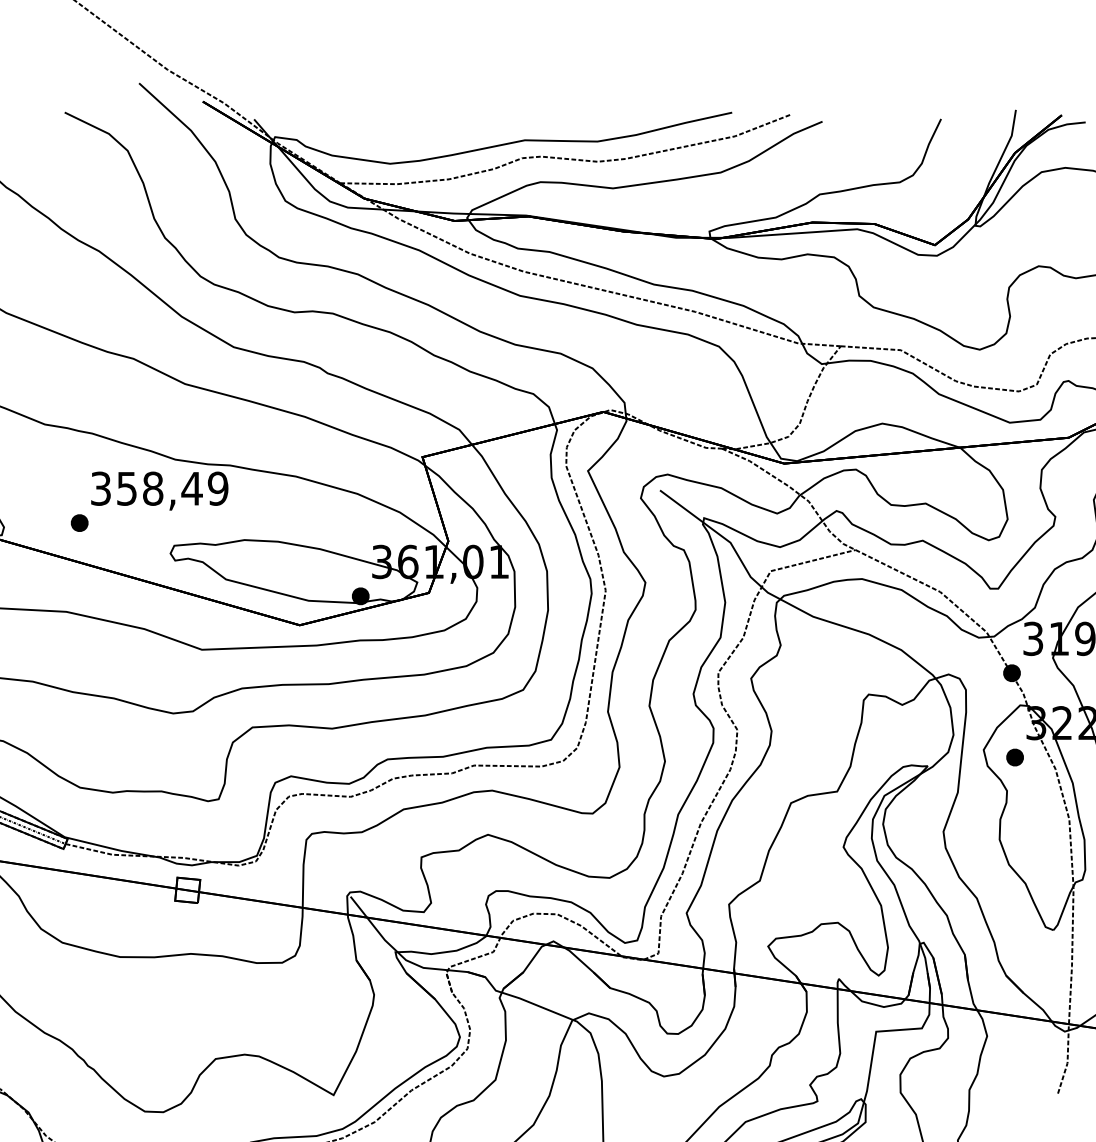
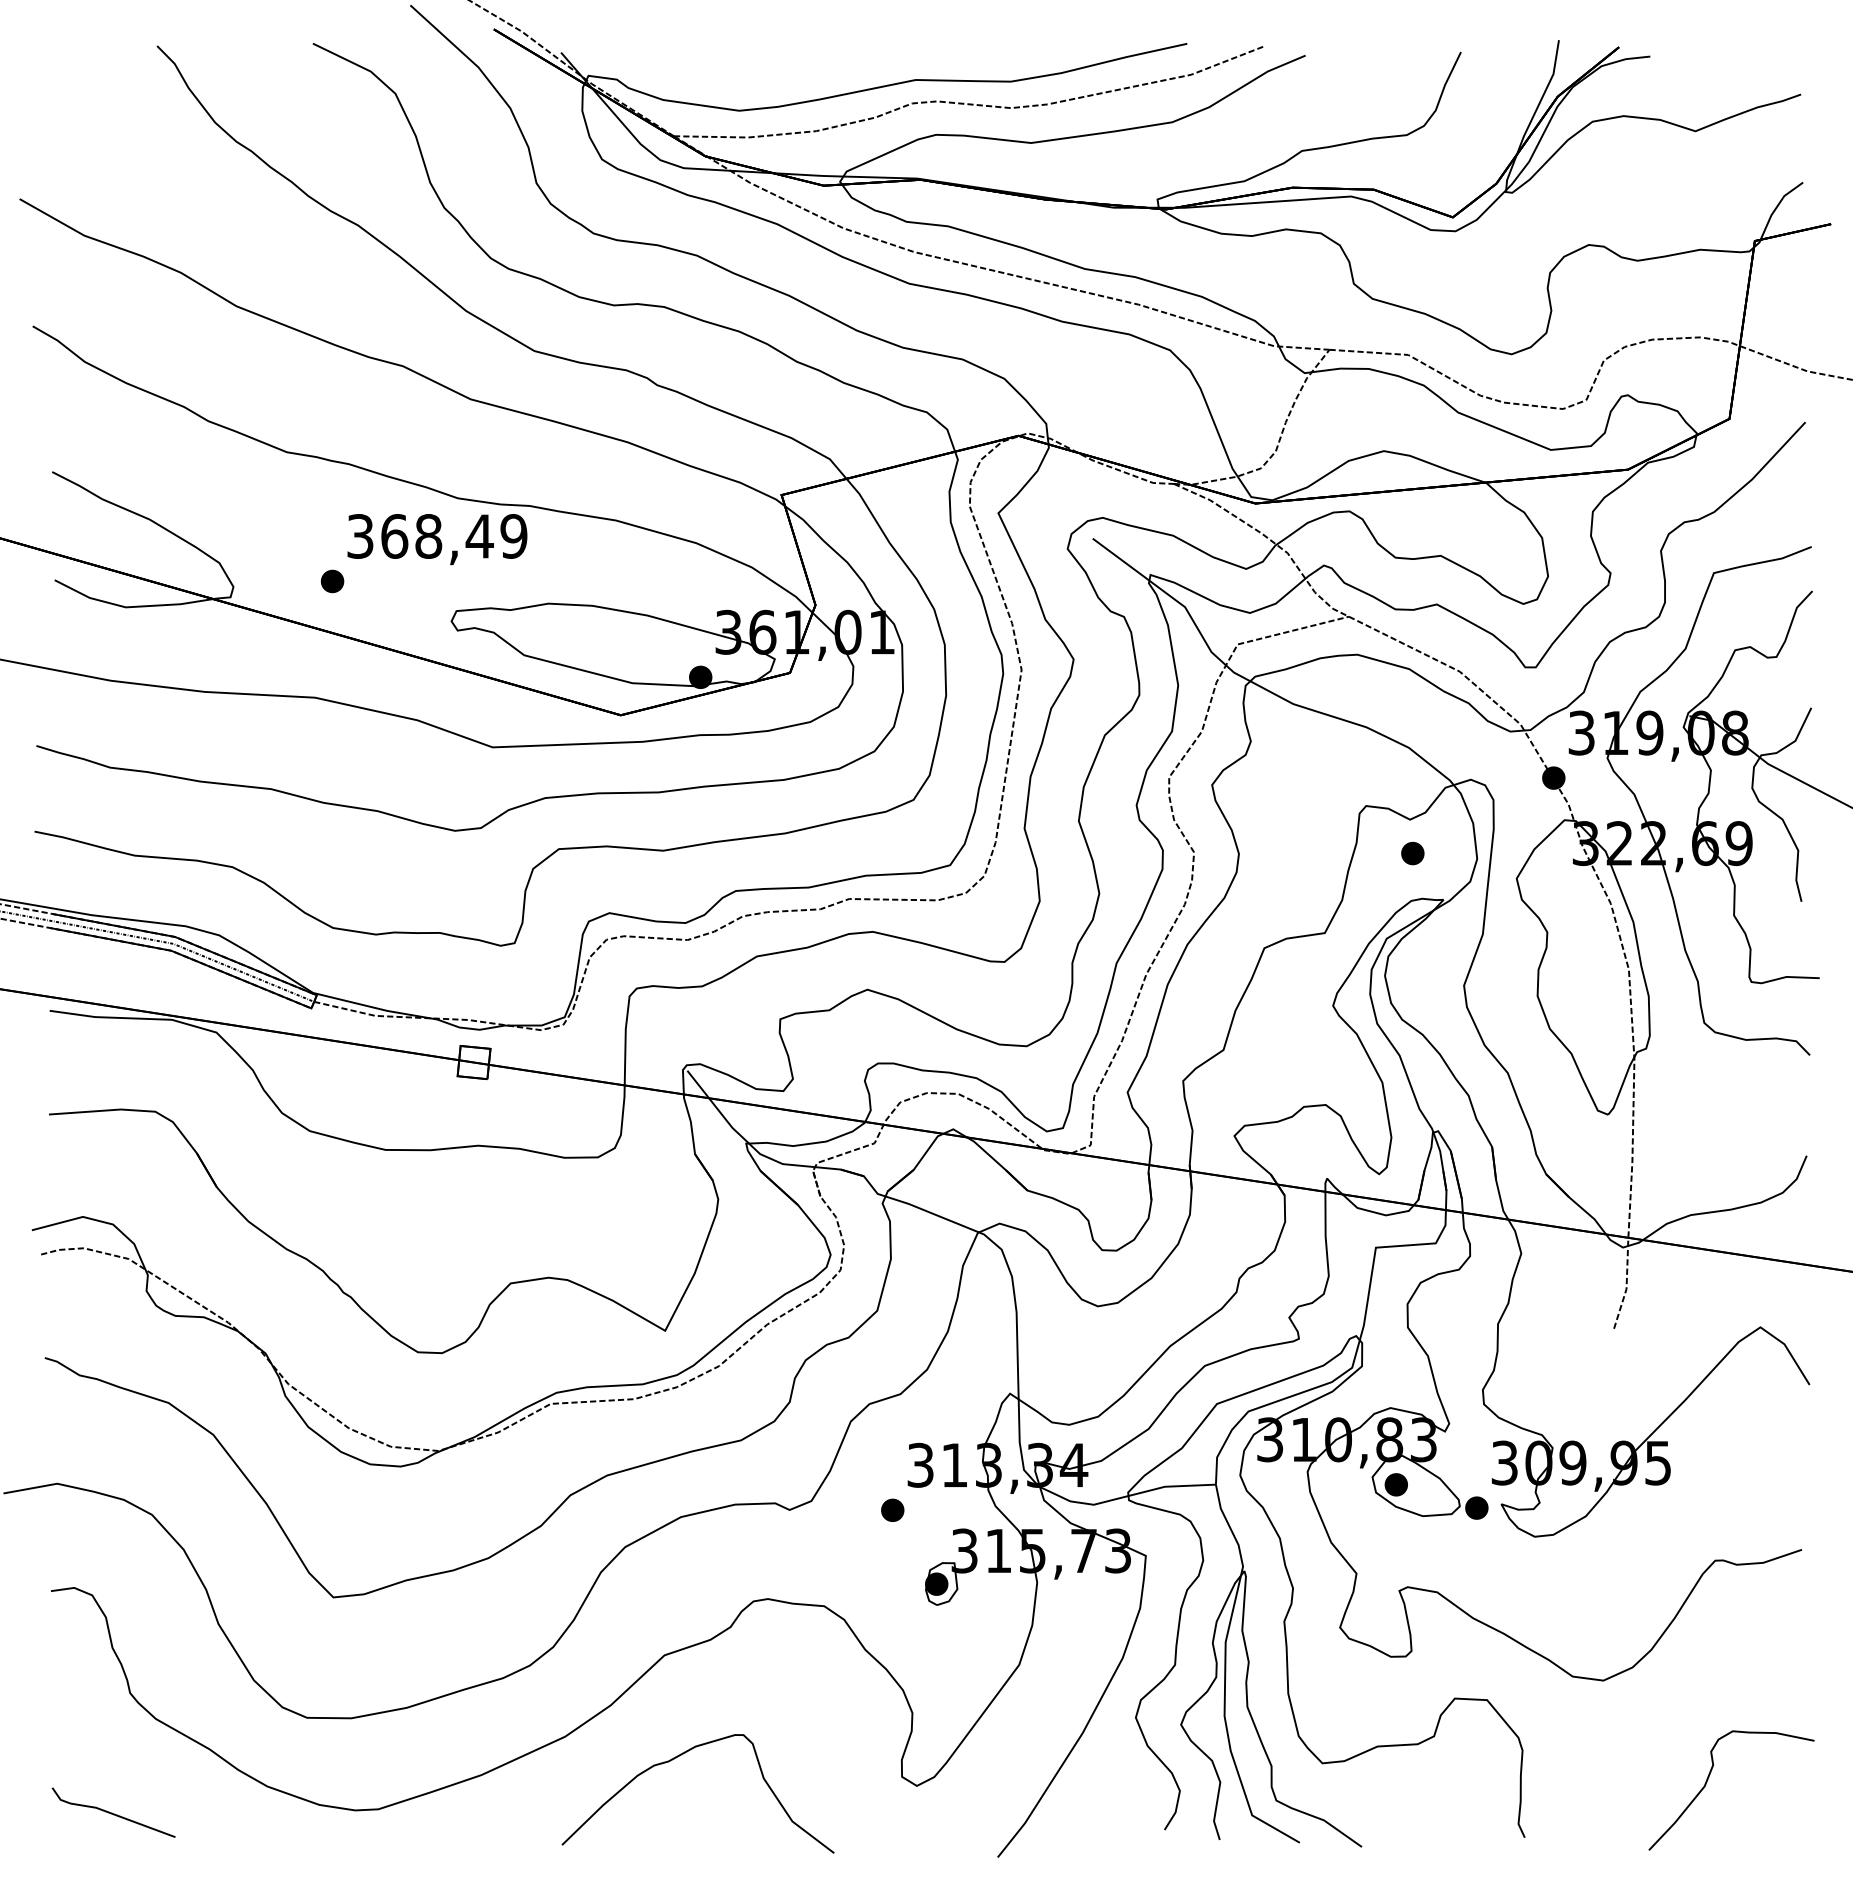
text: (126, 488) -> (394, 536), 358,49 -> 368,49
part: (1014, 757) -> (1412, 853), moved

